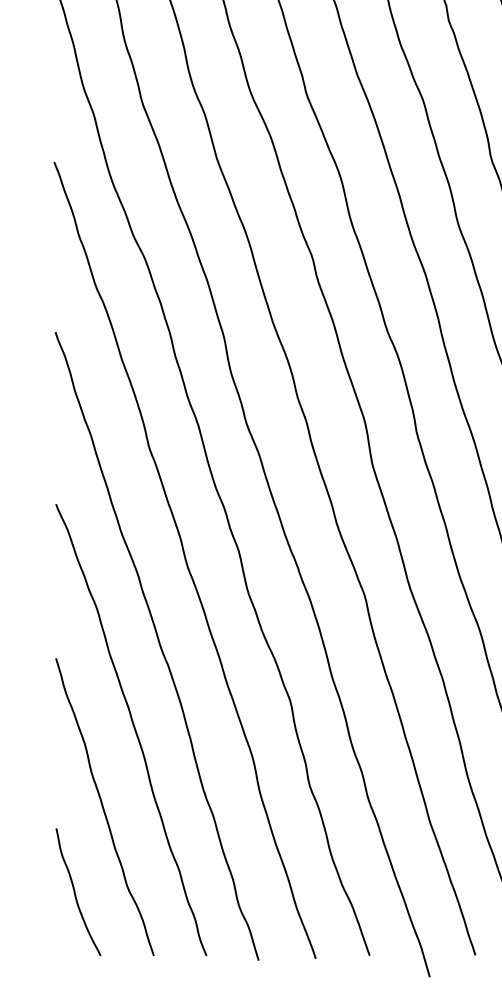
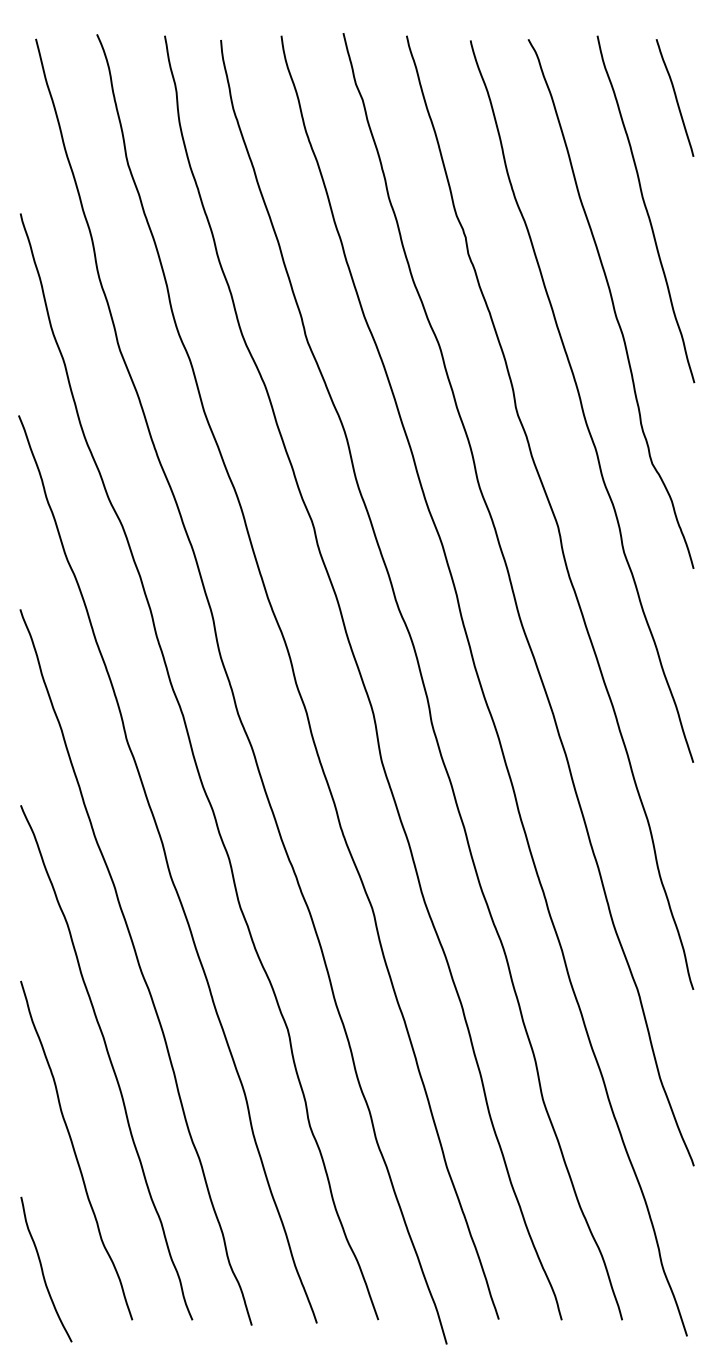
curve: (75, 893) -> (43, 1270), moved

